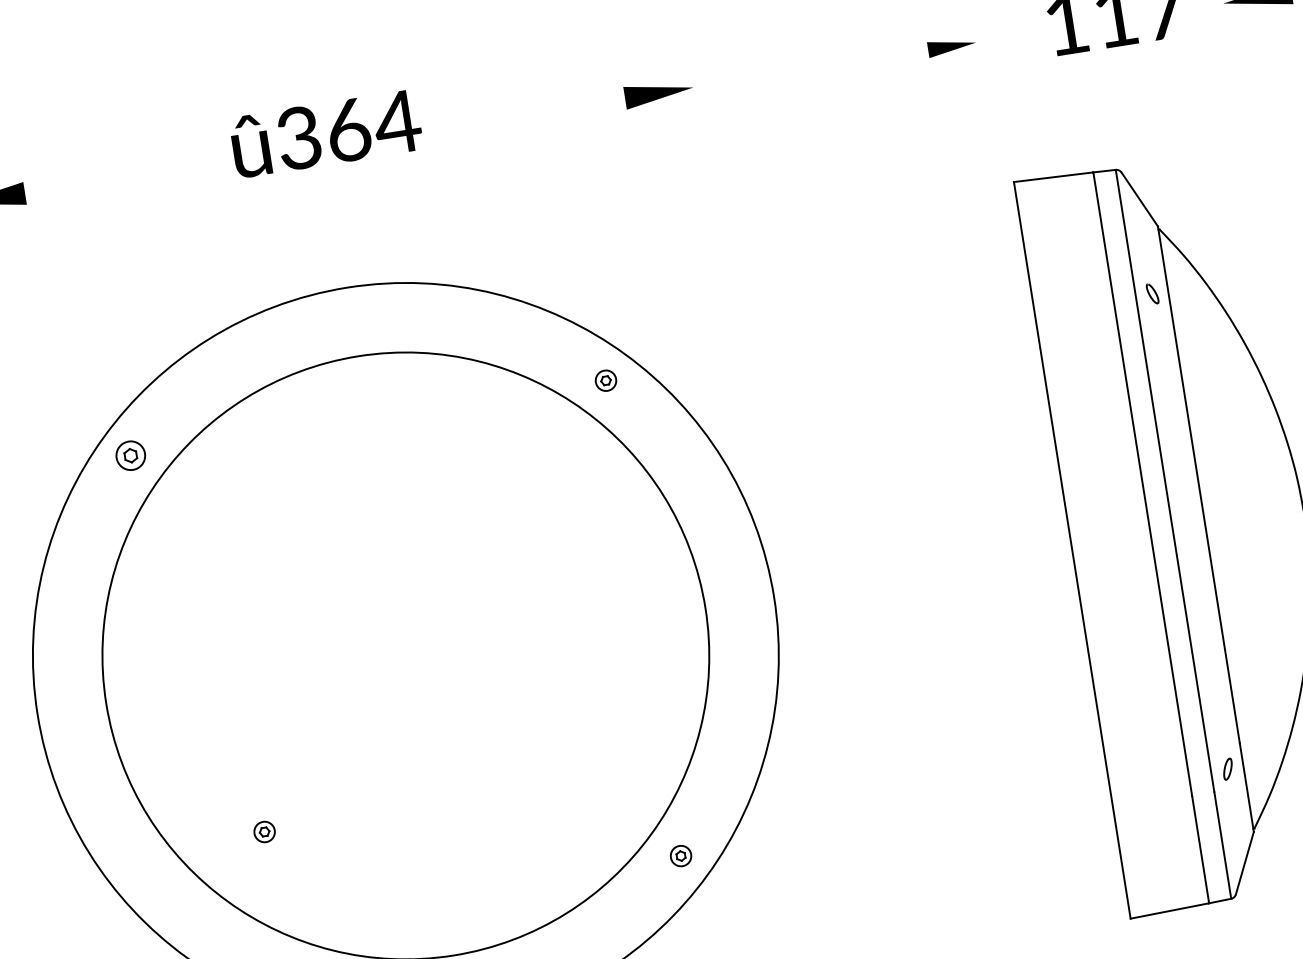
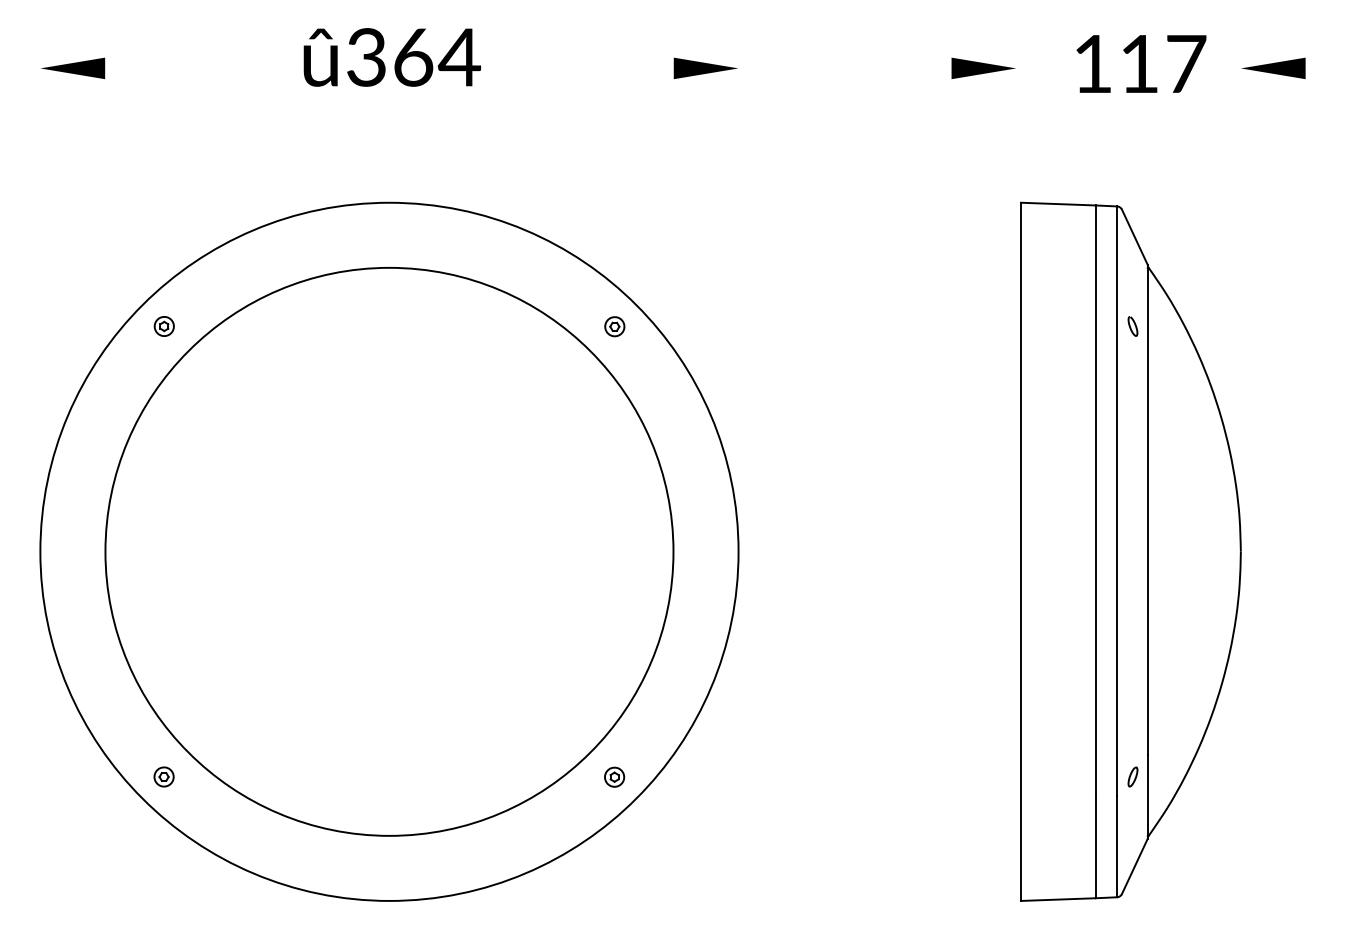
part: (951, 45) -> (983, 67), size x1.43
part: (129, 455) -> (163, 326), size x0.71
part: (263, 831) -> (163, 776), moved

